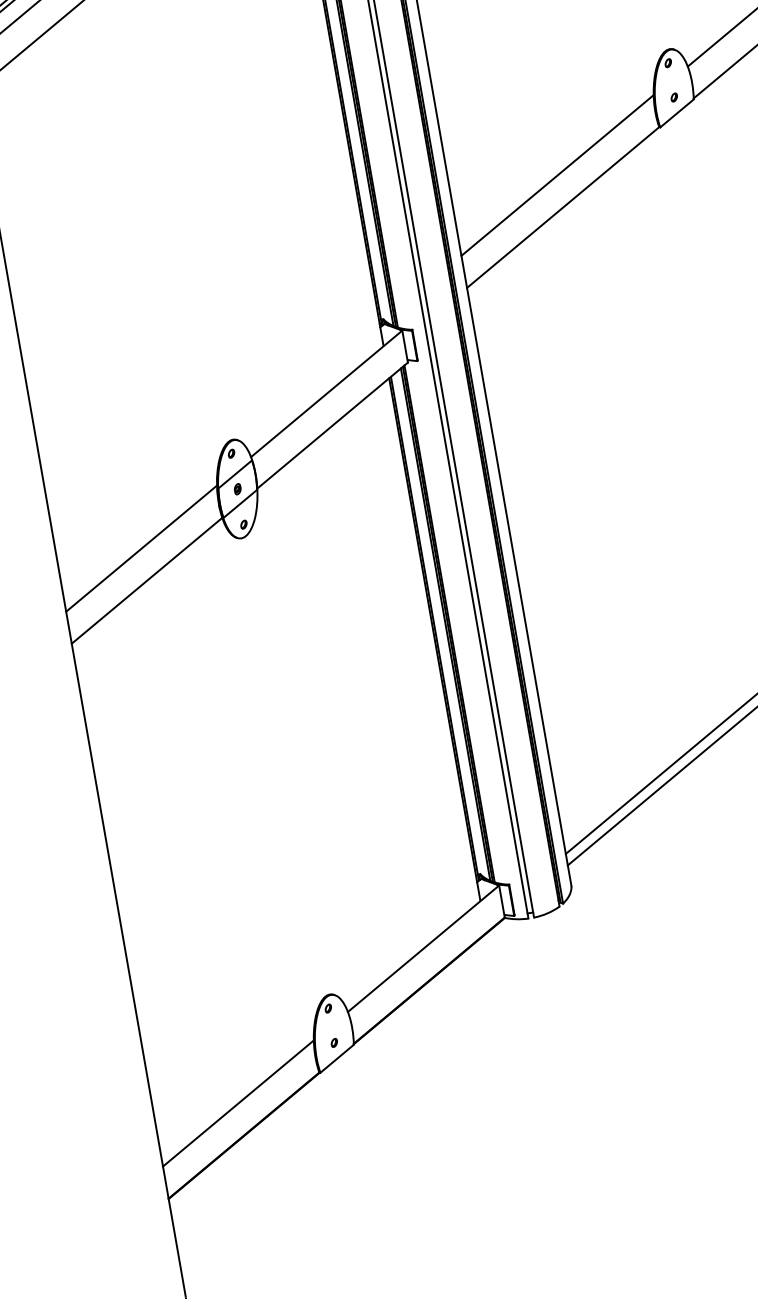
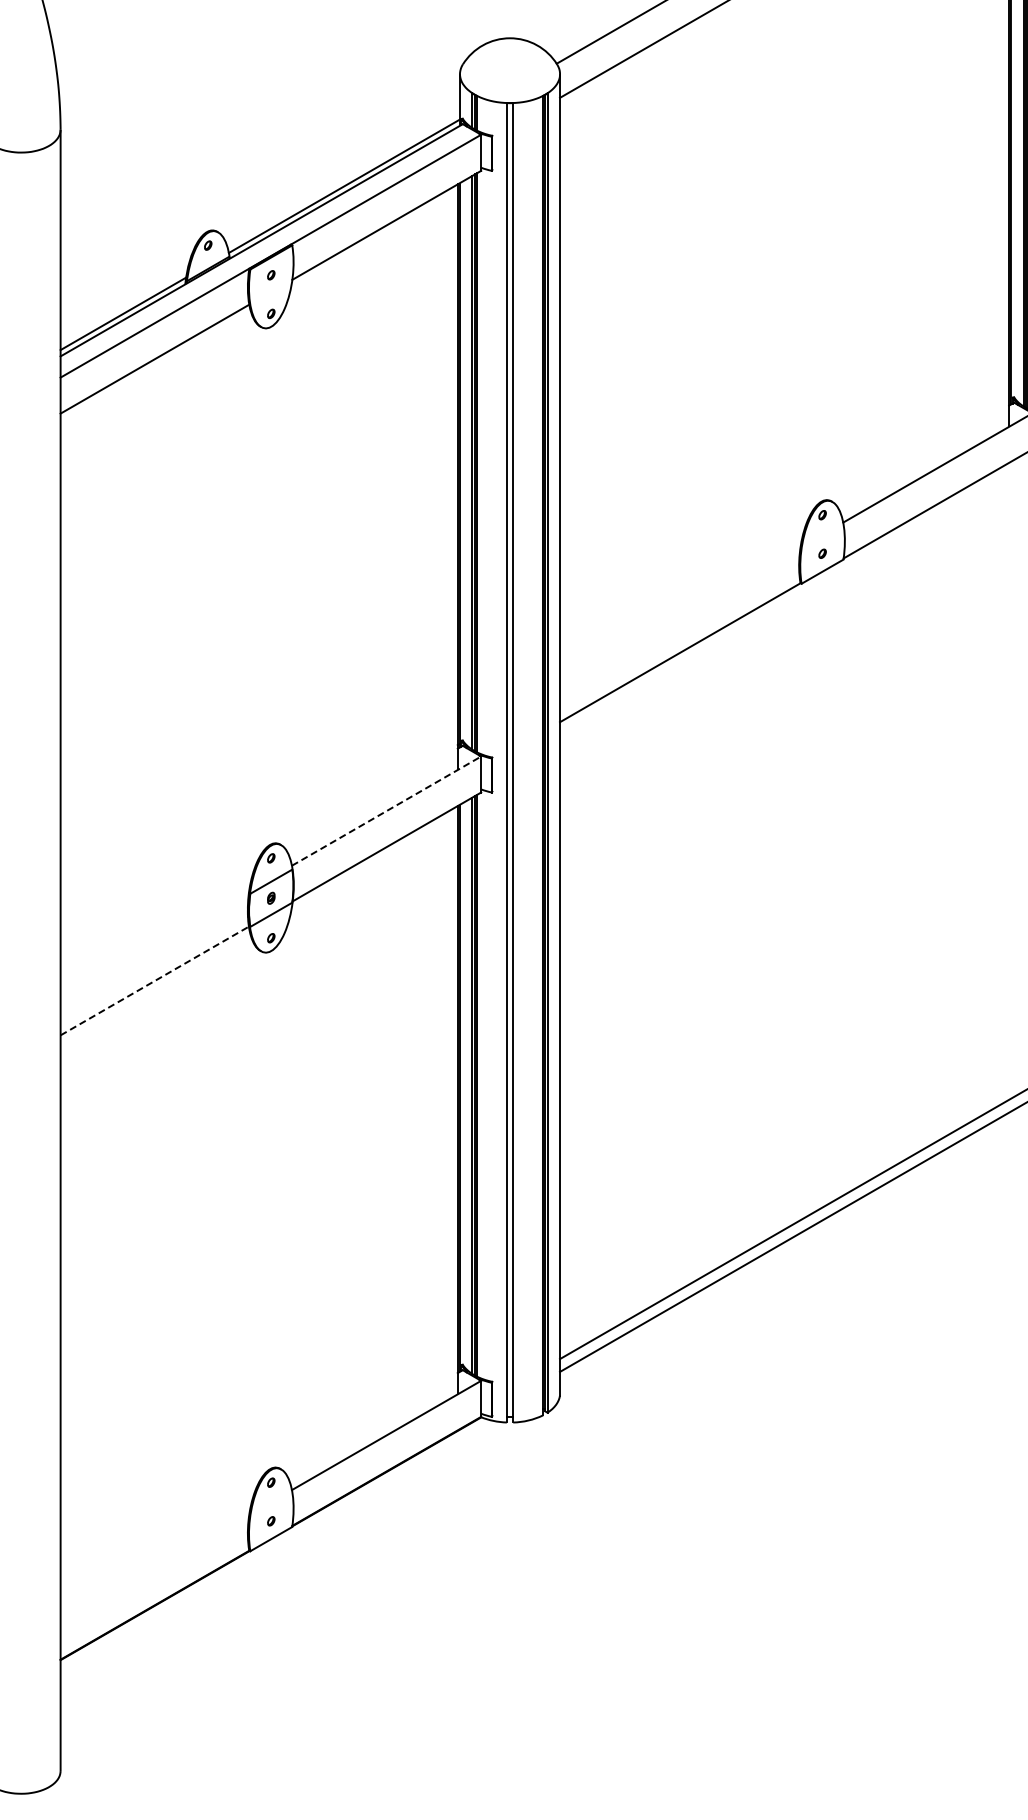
line: (557, 175) -> (680, 616), removed
line: (327, 393) -> (387, 810), solid -> dashed
line: (141, 548) -> (154, 944), removed
line: (146, 581) -> (154, 981), solid -> dashed
line: (237, 1102) -> (154, 1568), removed

